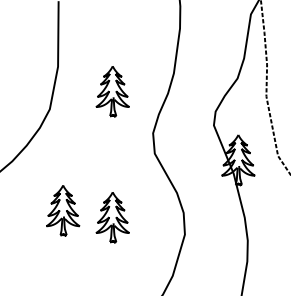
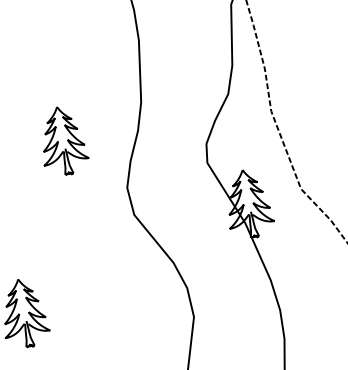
part: (112, 217) -> (92, 310), removed

